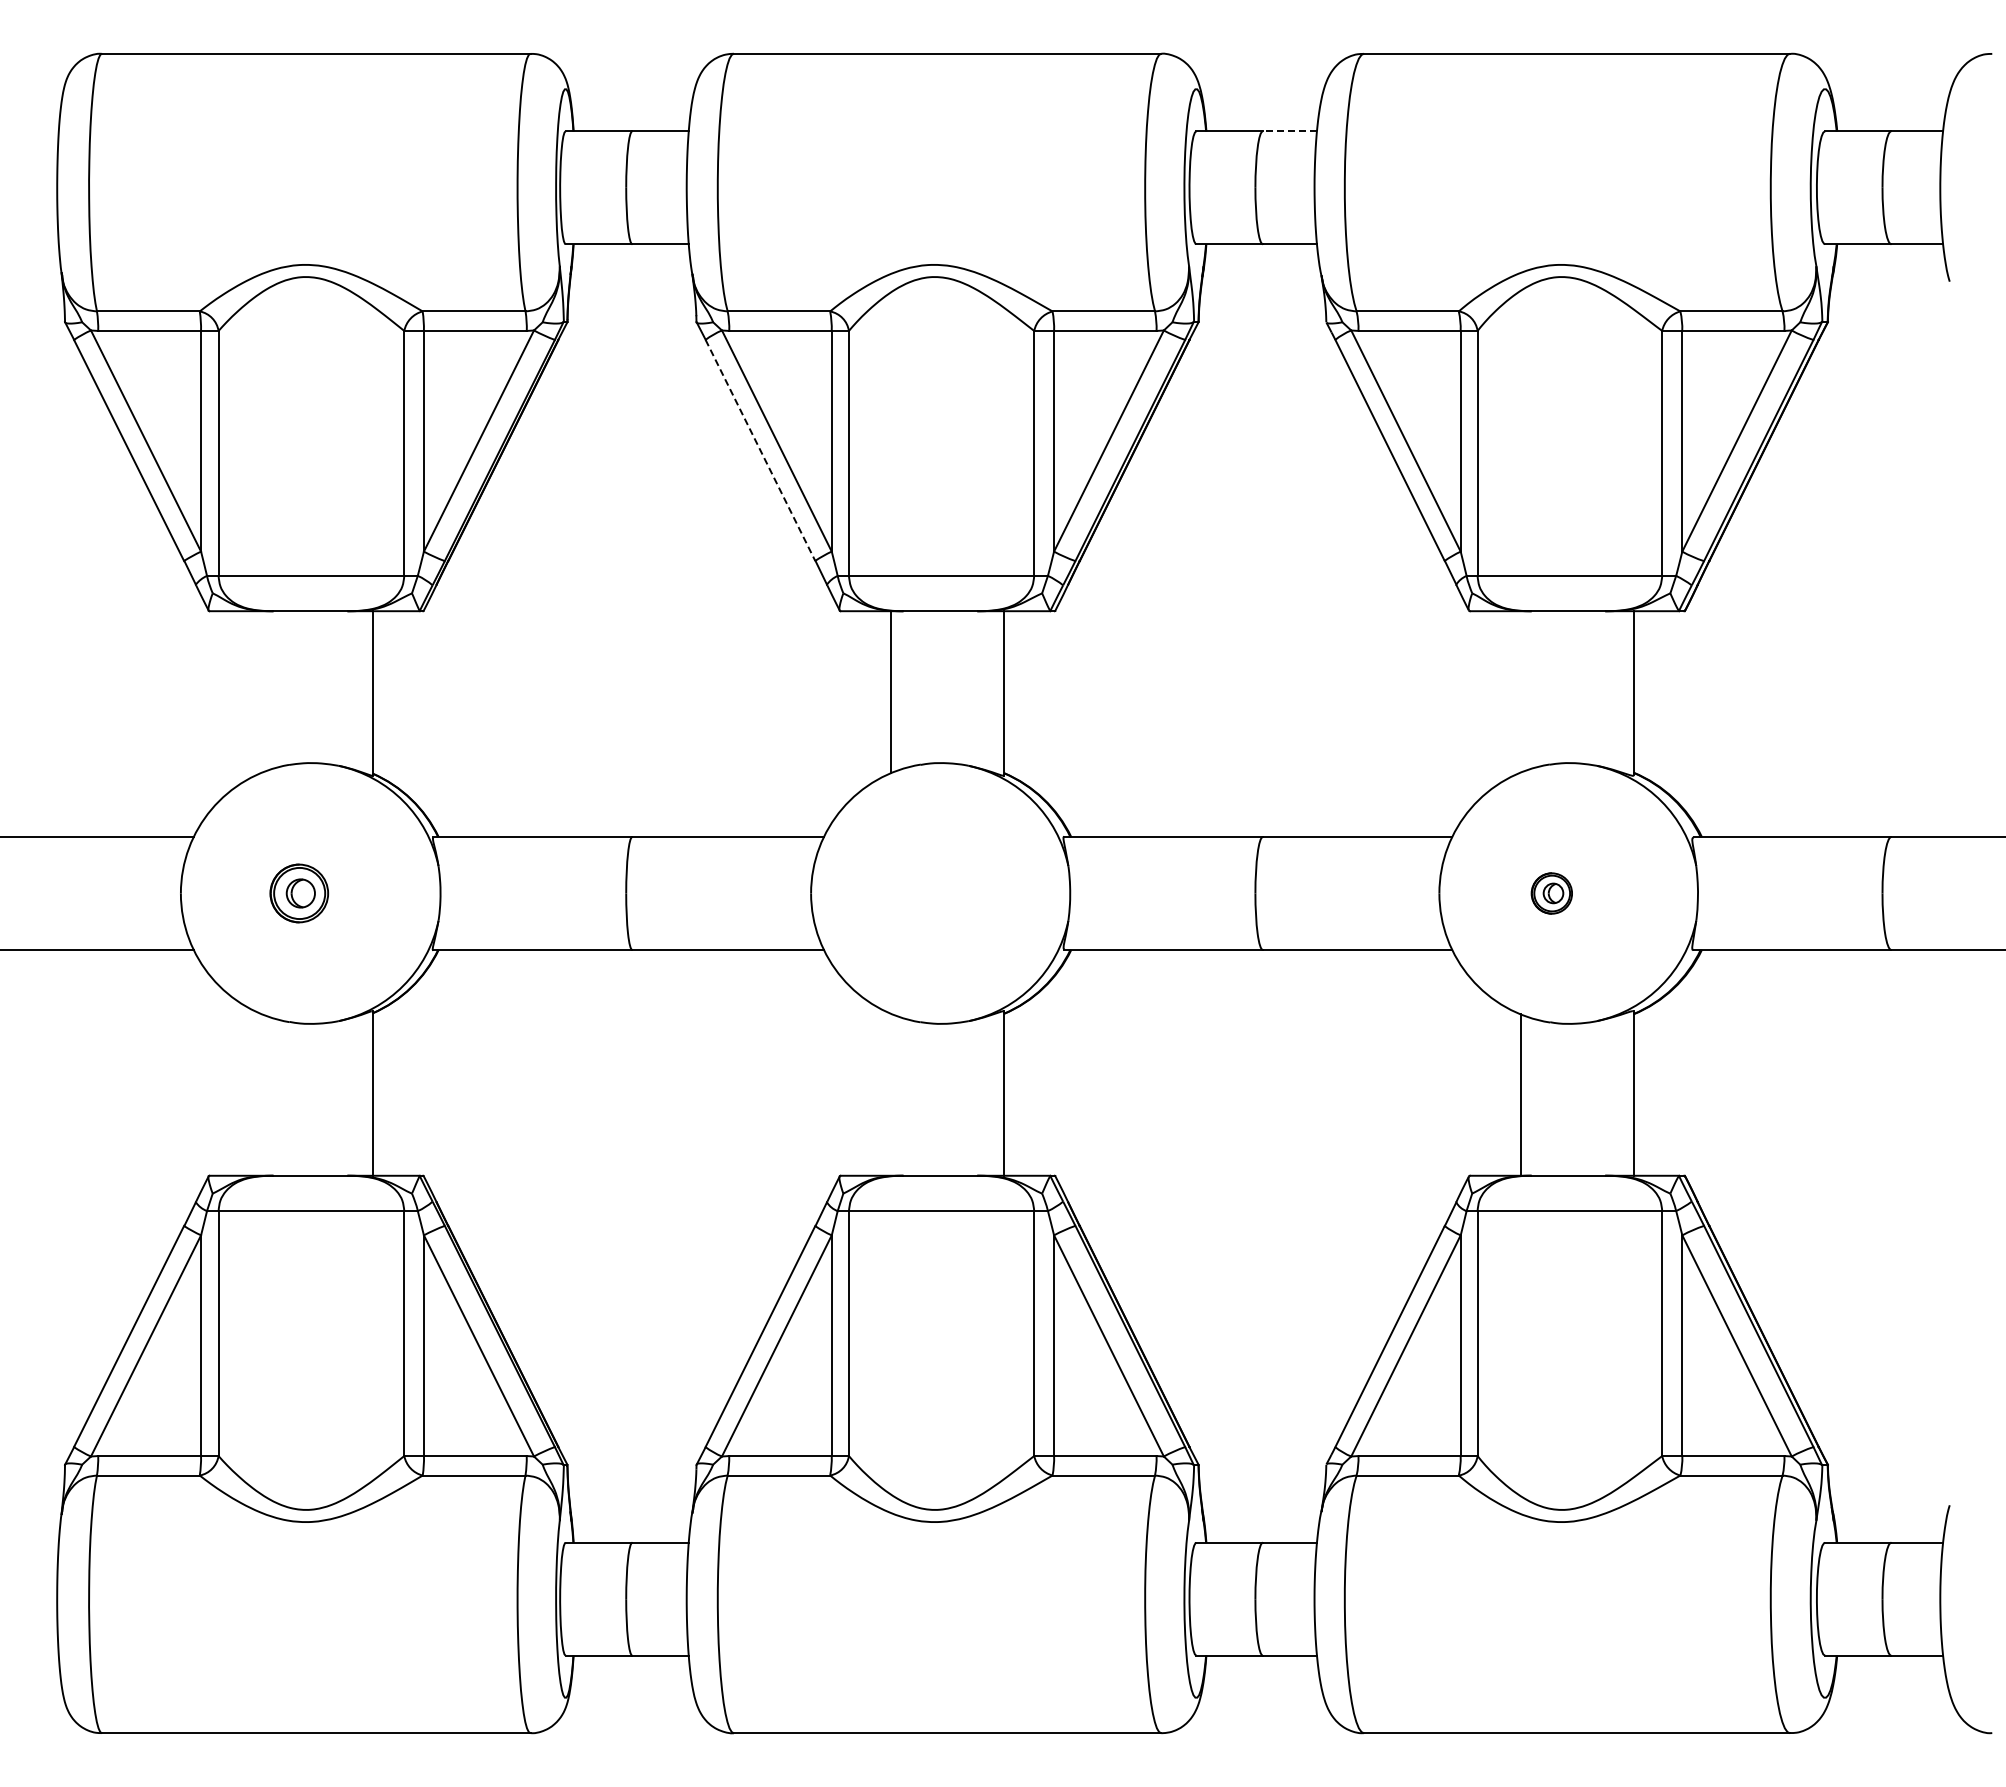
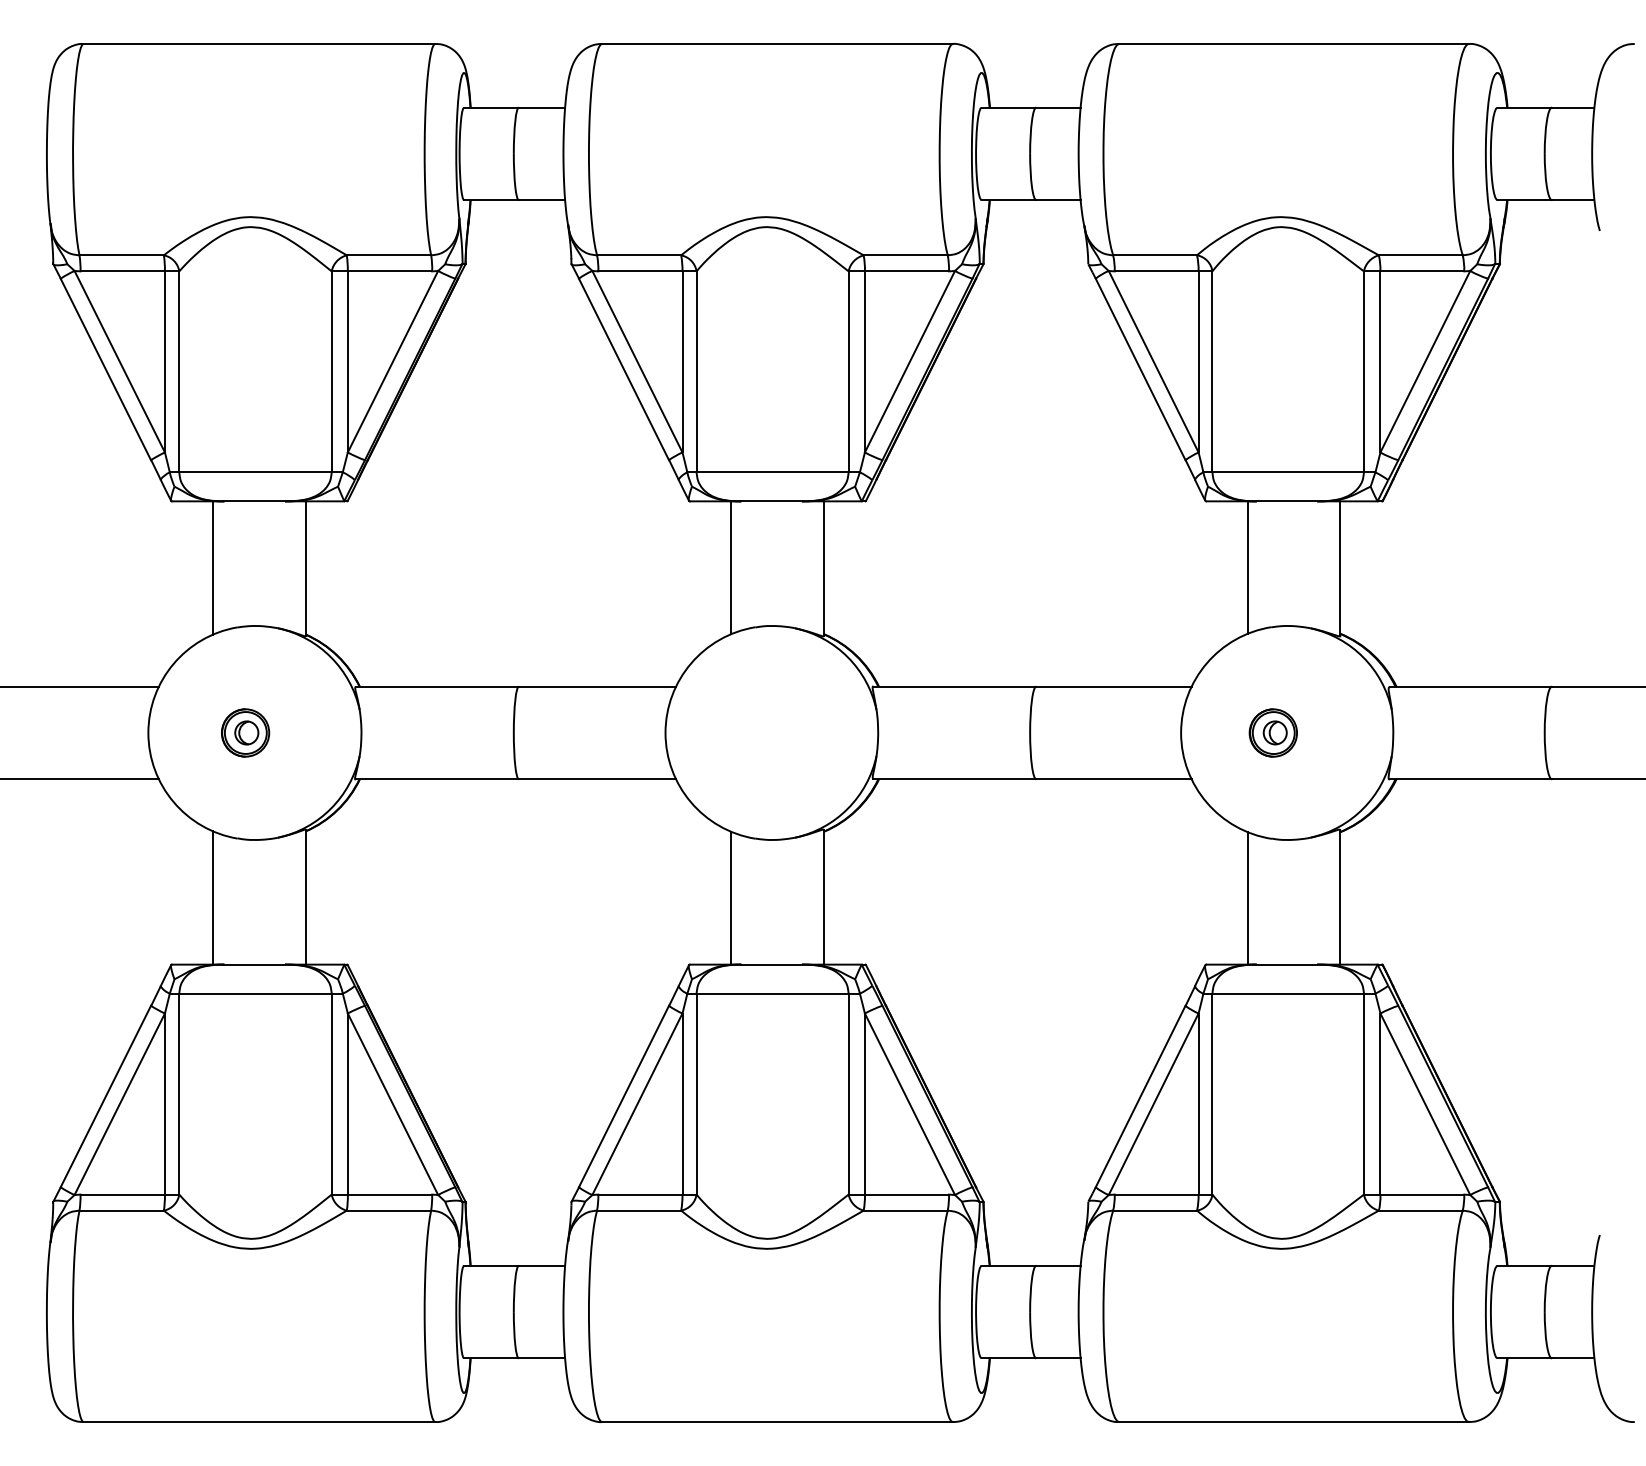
line: (1289, 131) -> (1058, 107), dashed -> solid
line: (760, 450) -> (624, 369), dashed -> solid
line: (1520, 691) -> (1247, 567), added
line: (259, 692) -> (212, 568), added
part: (1551, 893) -> (1273, 733), size x1.43
line: (259, 1094) -> (212, 897), added
line: (891, 1094) -> (731, 897), added

